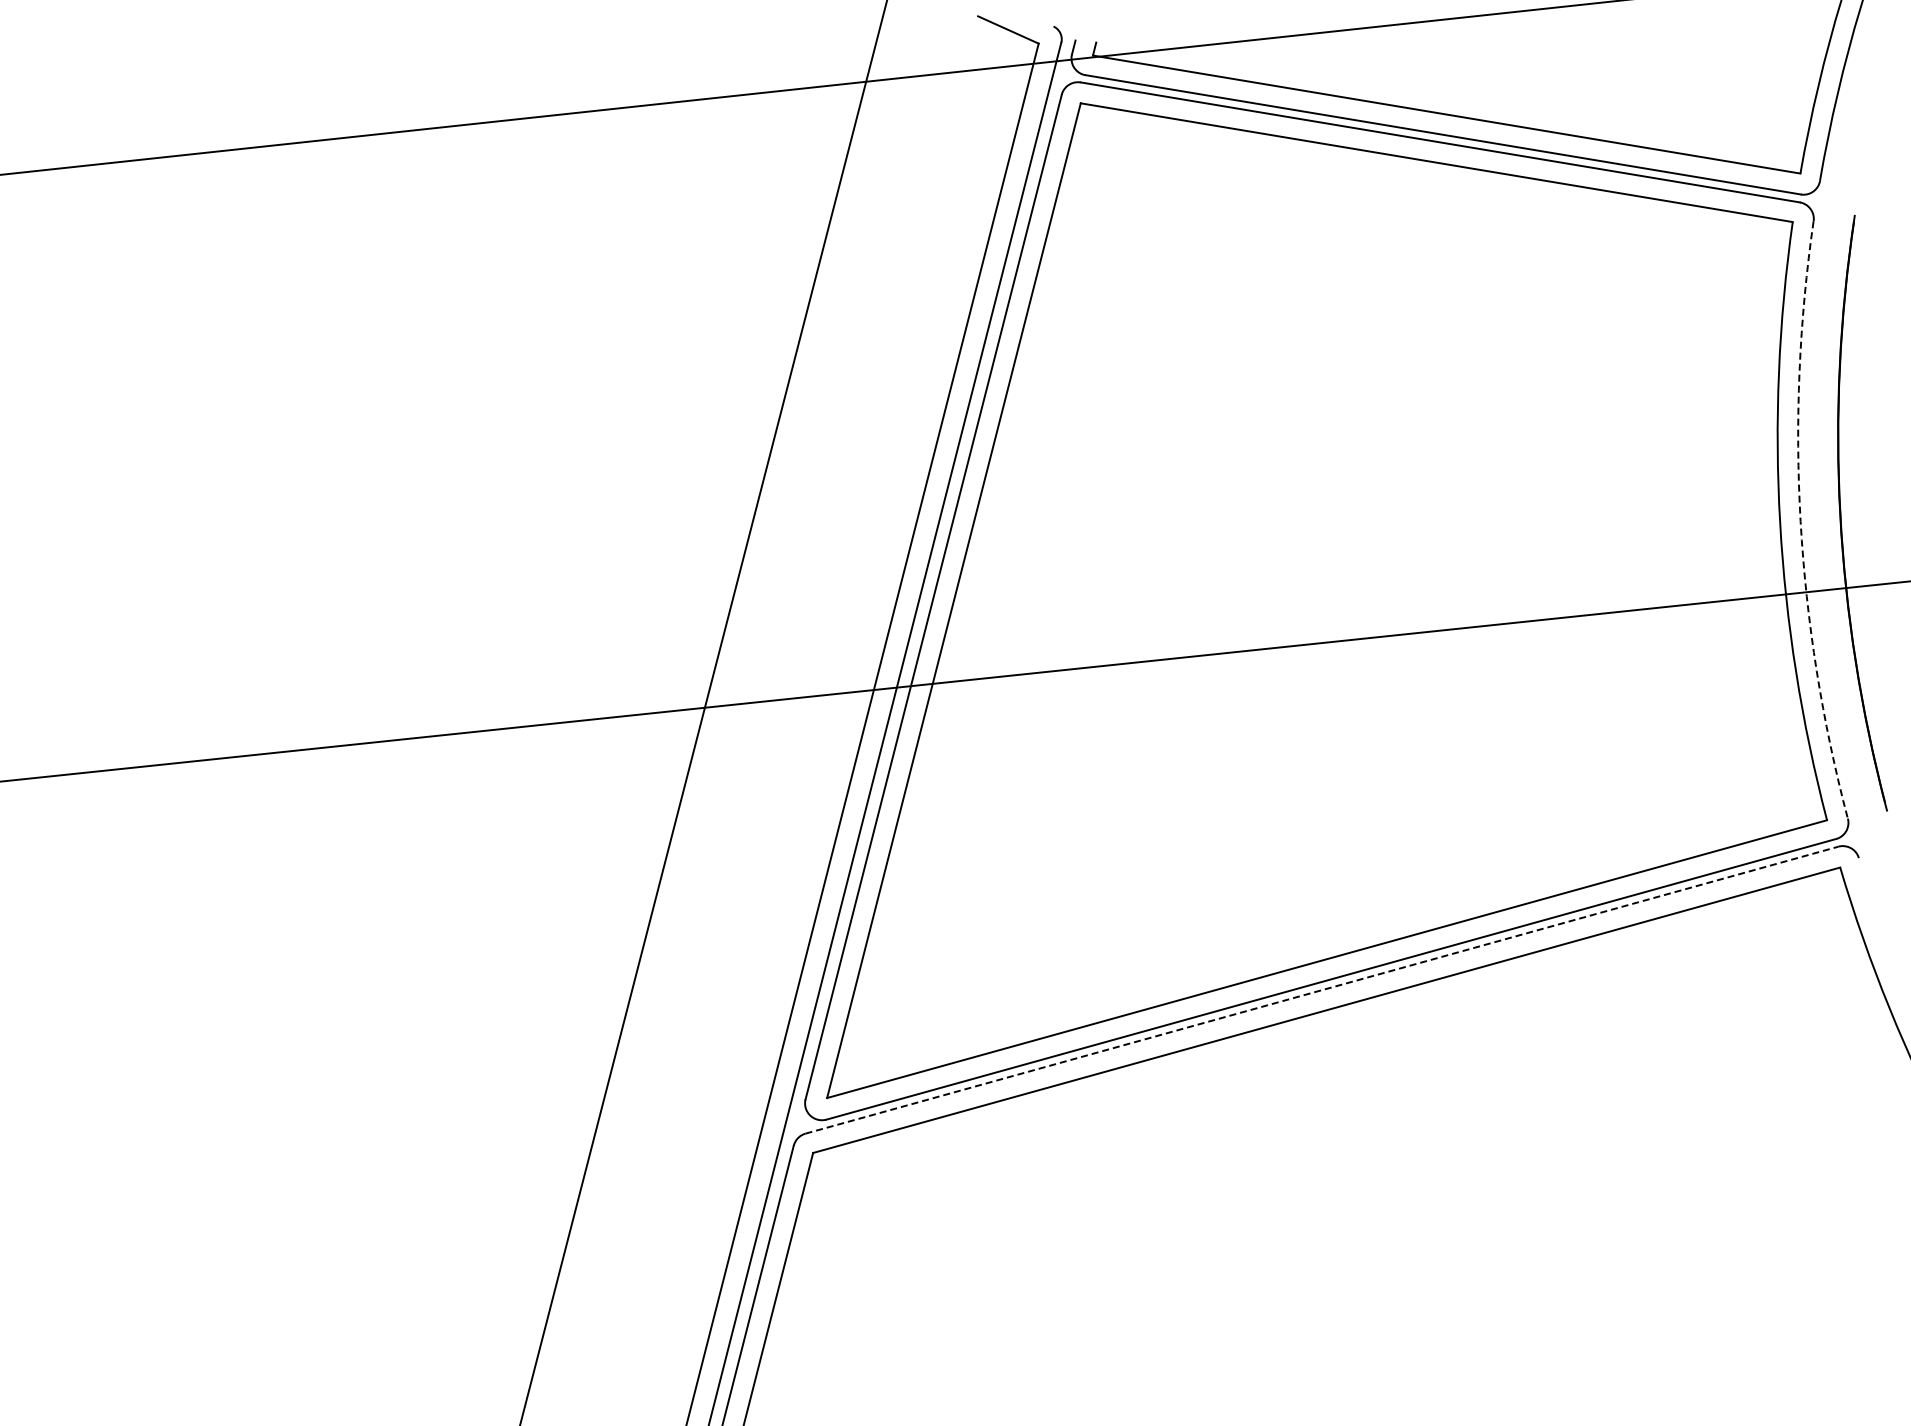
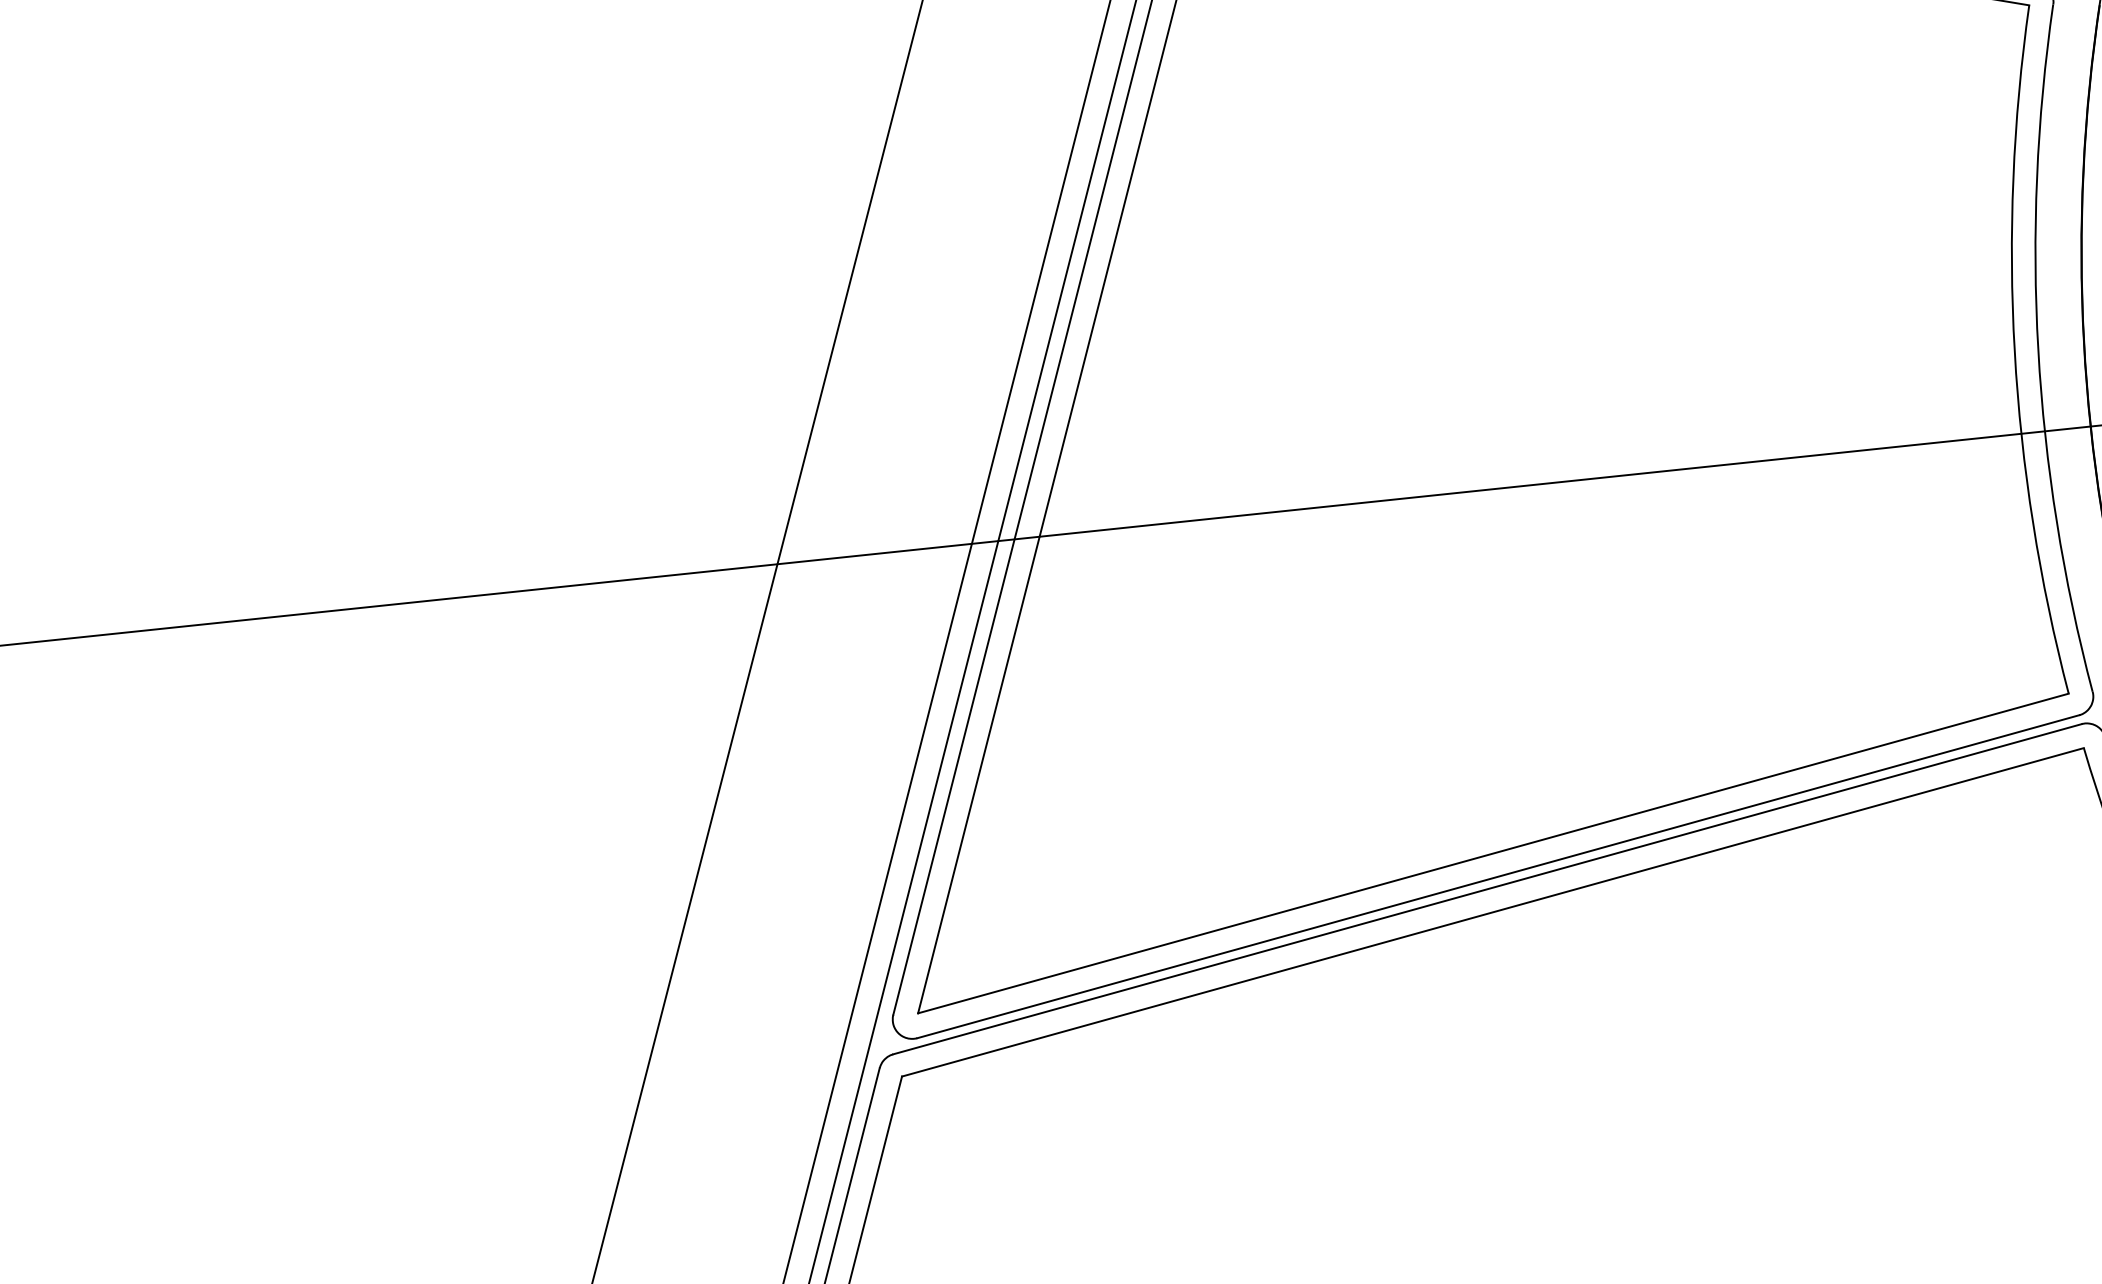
arc: (1800, 521) -> (2038, 349), dashed -> solid
line: (1321, 990) -> (1486, 889), dashed -> solid

